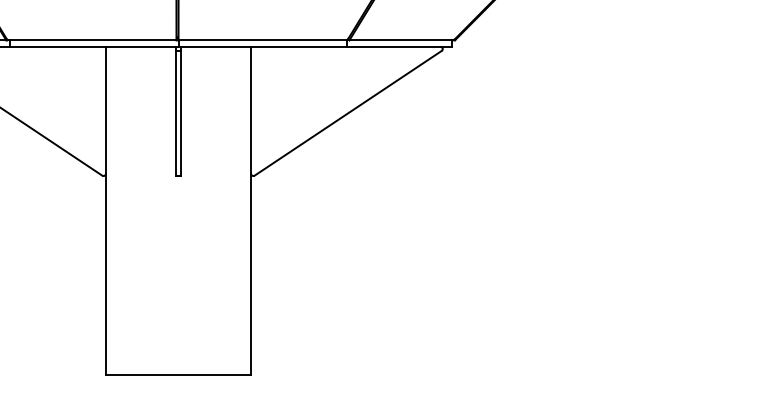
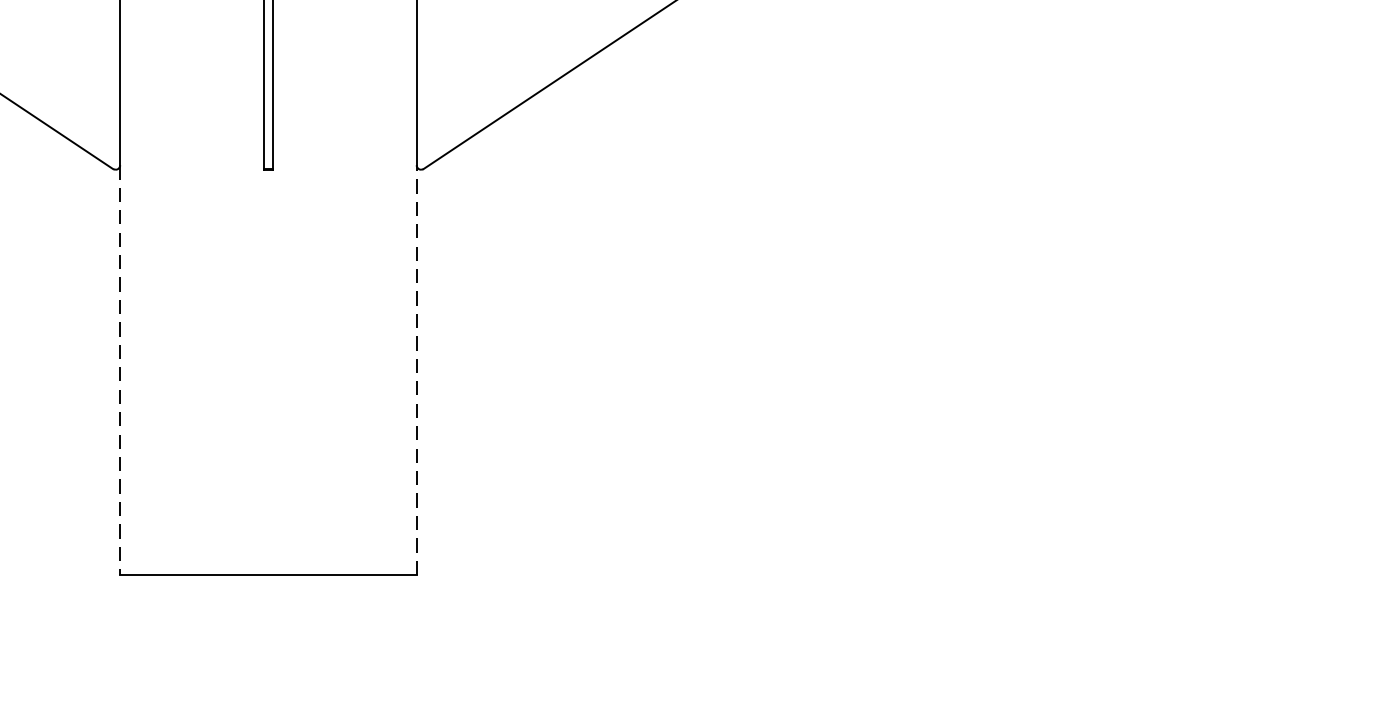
line: (251, 273) -> (417, 368), solid -> dashed
line: (105, 274) -> (119, 370), solid -> dashed

